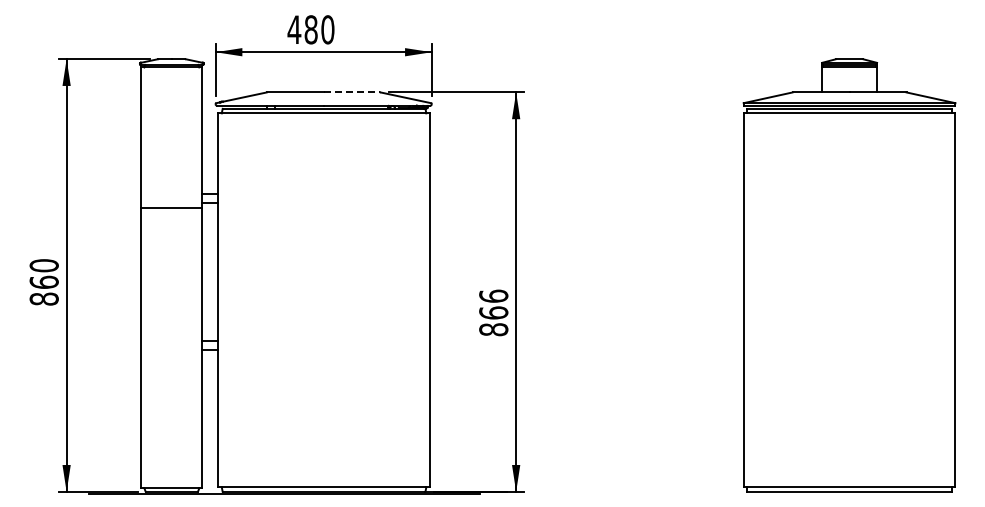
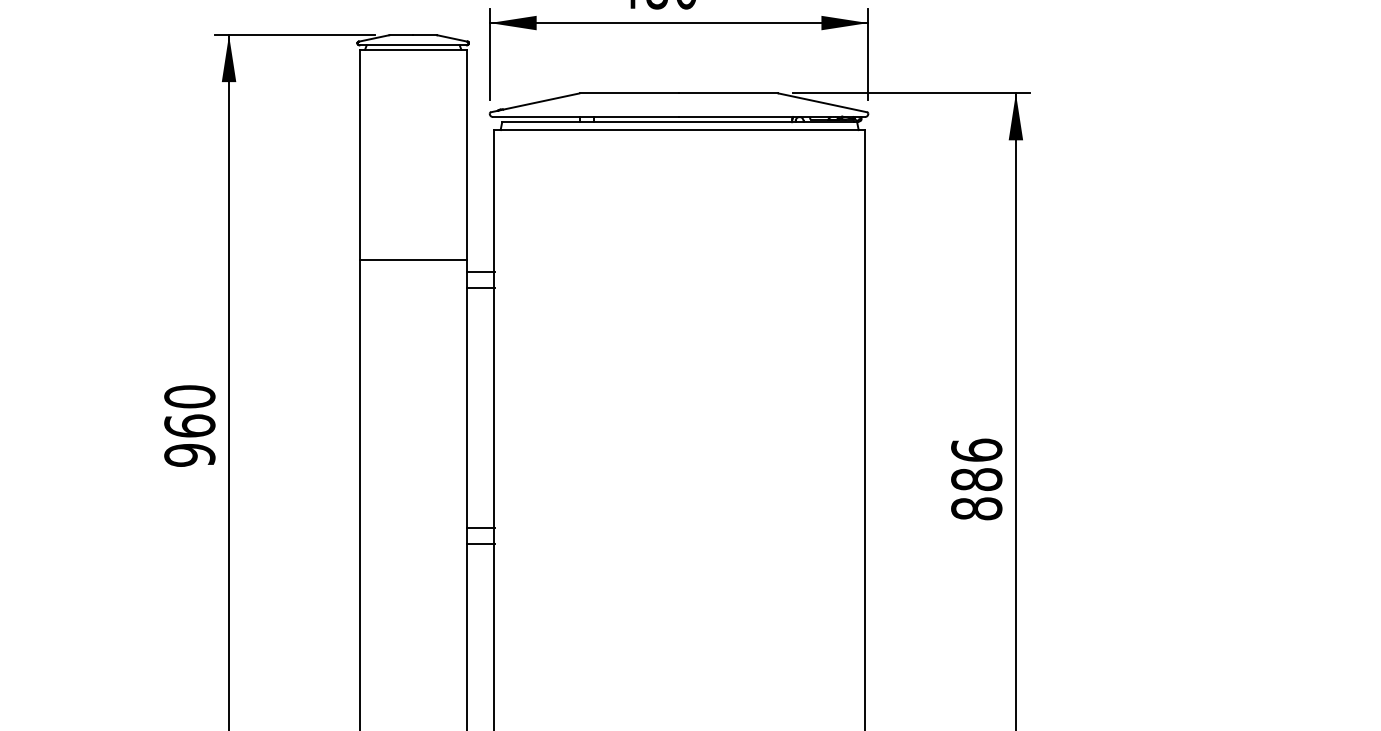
line: (352, 92) -> (729, 93), dashed -> solid
line: (171, 207) -> (412, 259), moved
text: (43, 298) -> (188, 454), 860 -> 960
text: (493, 312) -> (976, 478), 866 -> 886

